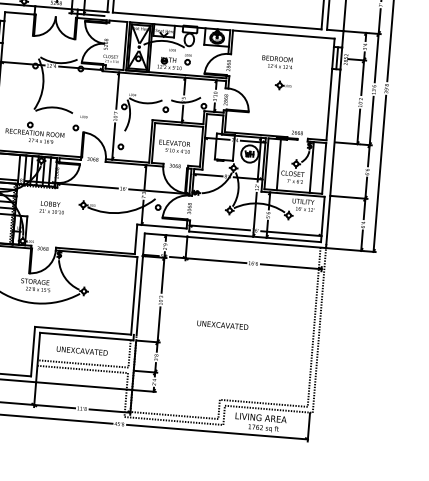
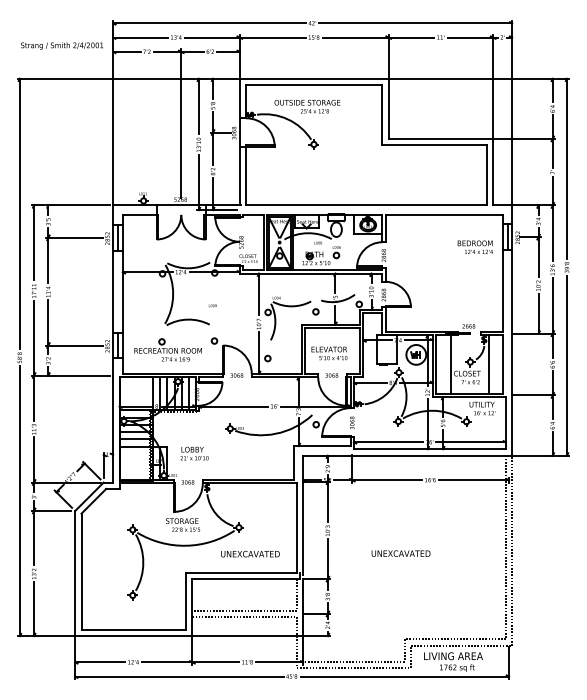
text: (276, 61) -> (474, 246), moved
part: (283, 85) -> (448, 273), removed
text: (83, 116) -> (212, 305), moved
text: (52, 207) -> (194, 453), moved
text: (82, 350) -> (250, 553), moved

